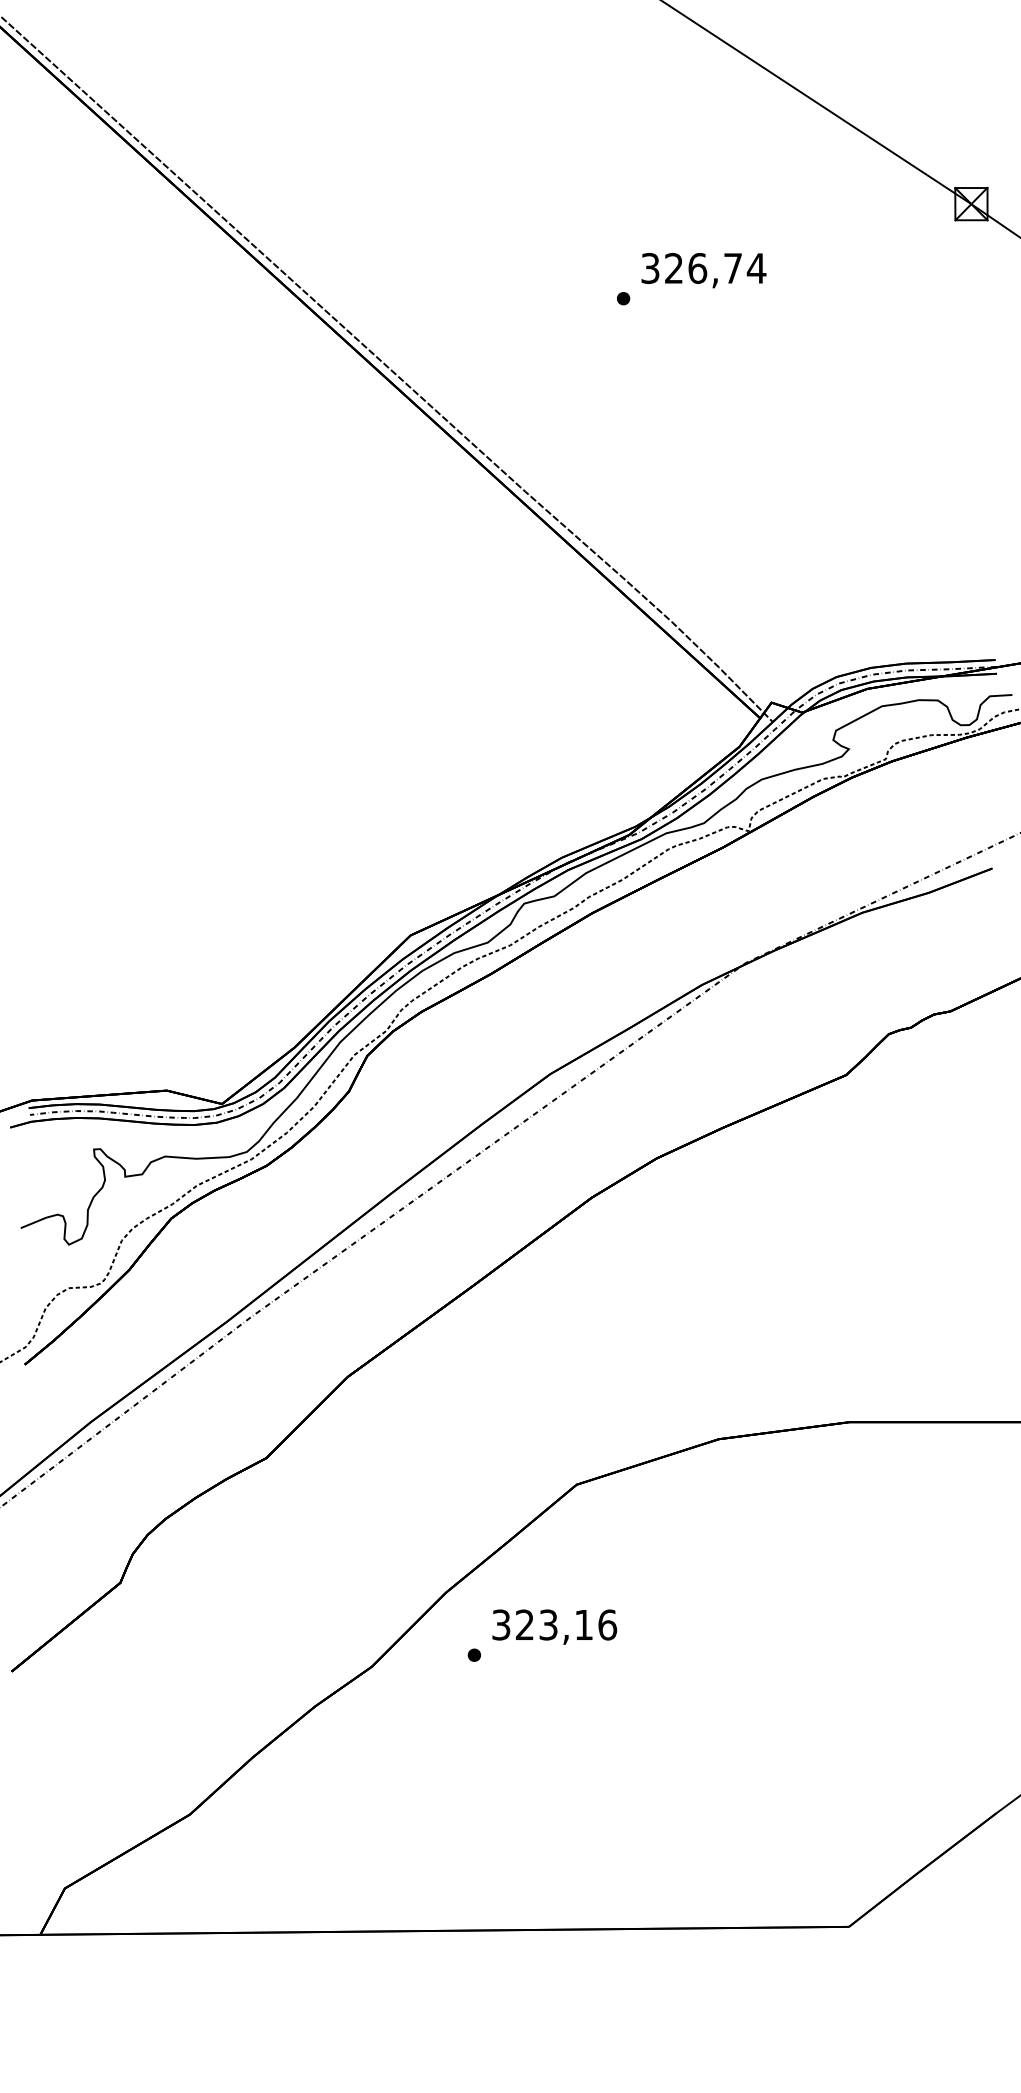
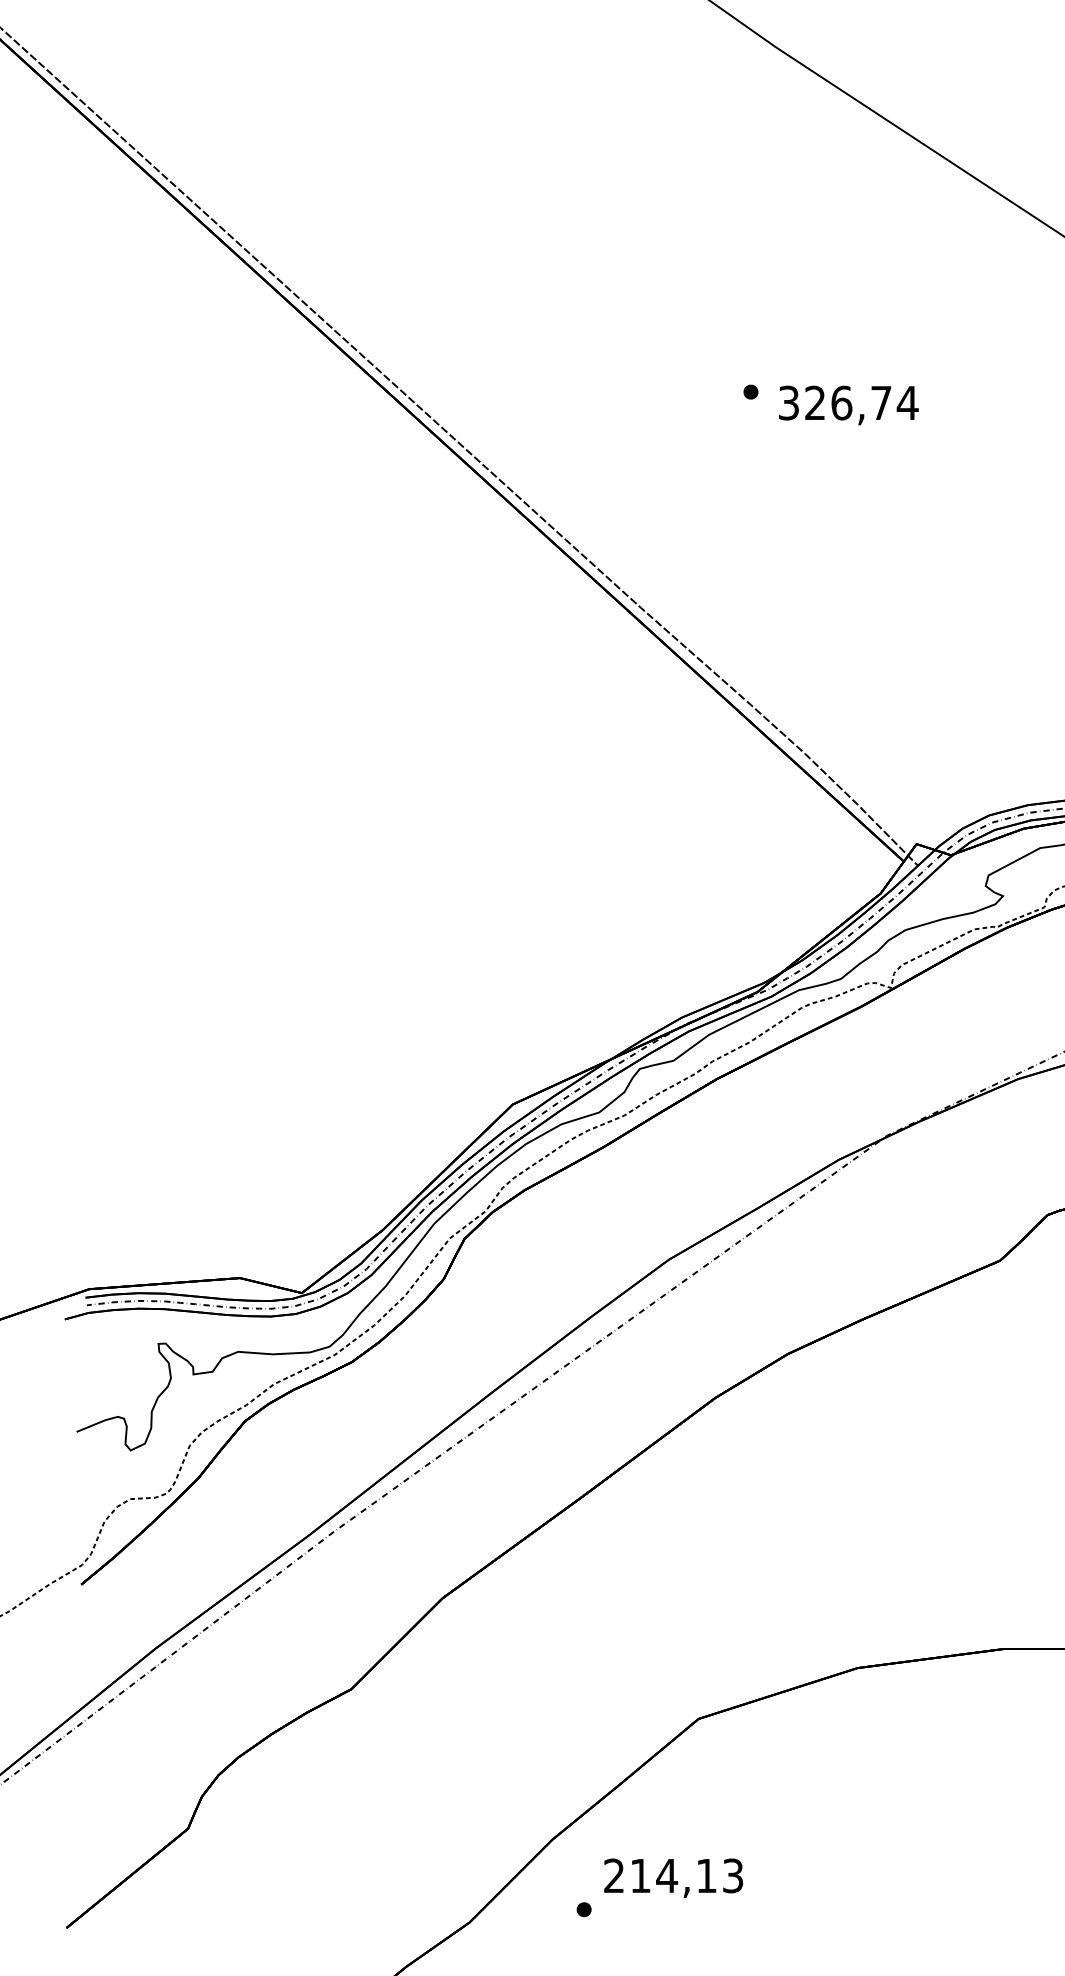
text: (703, 270) -> (848, 405), moved
text: (554, 1624) -> (673, 1875), 323,16 -> 214,13

